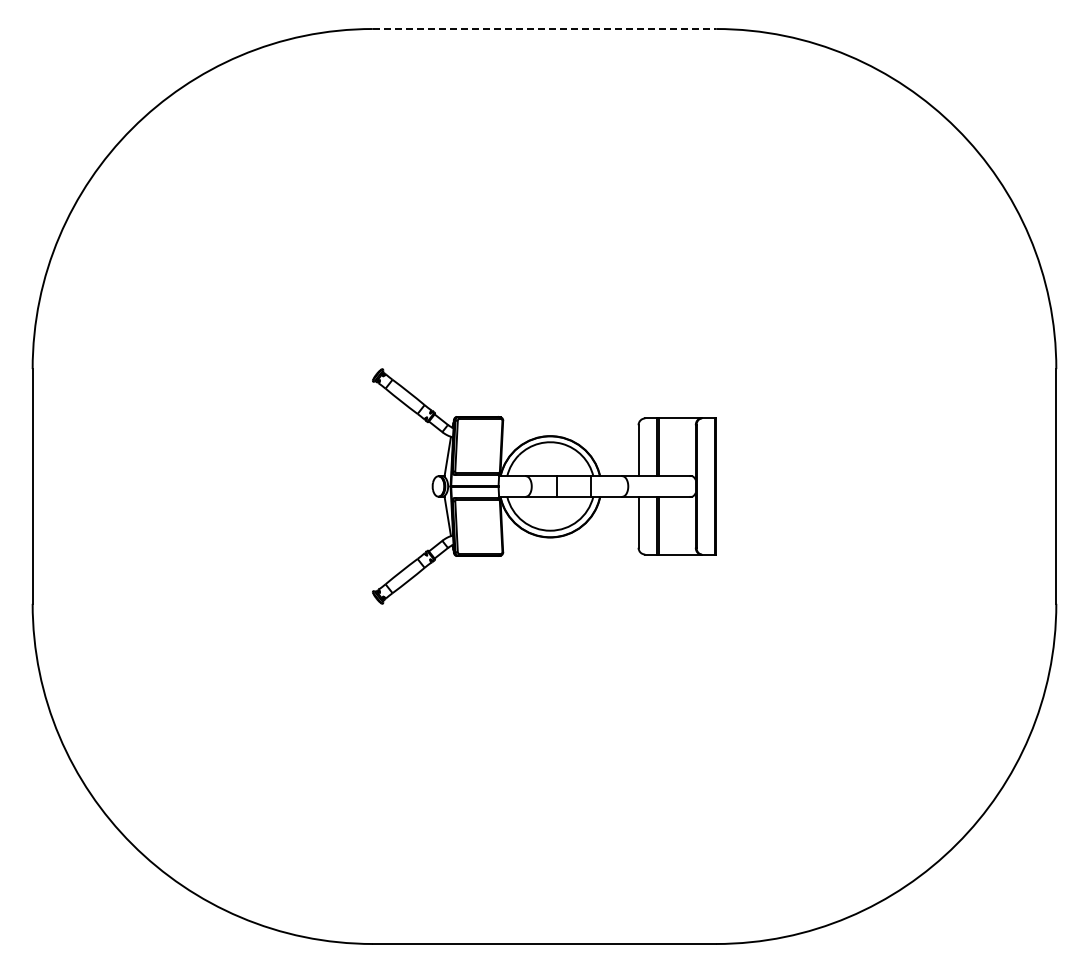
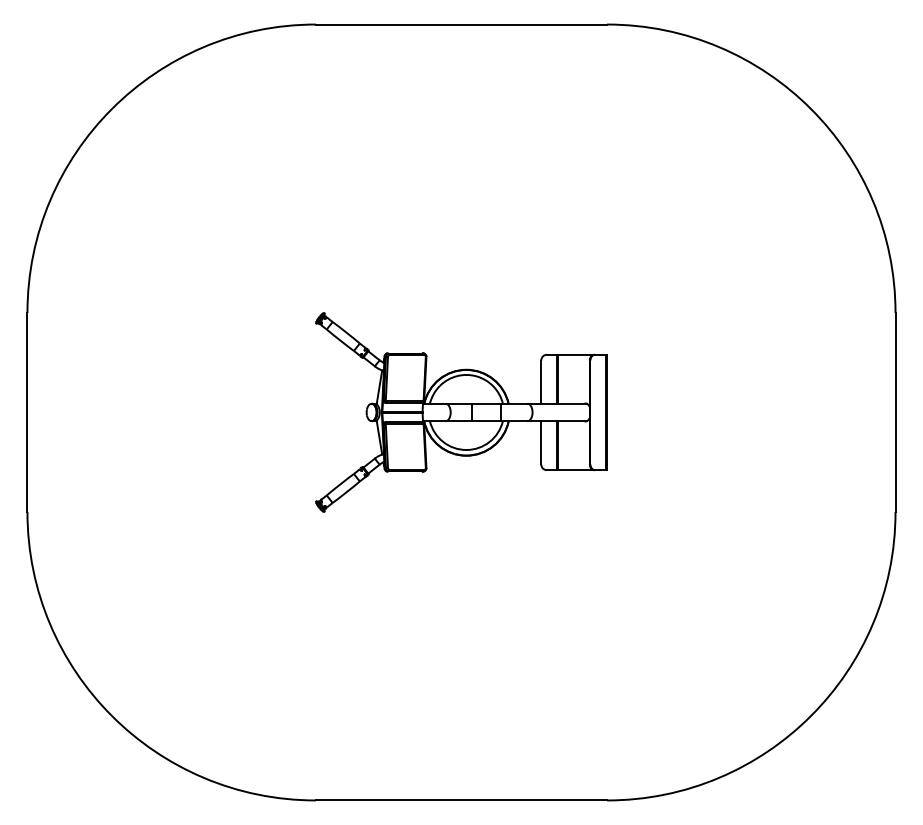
line: (544, 29) -> (461, 24), dashed -> solid

